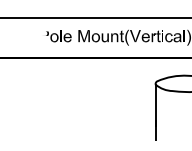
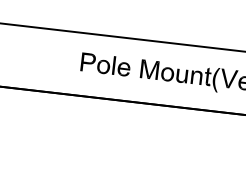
fill: (43, 36) -> (86, 63), added

